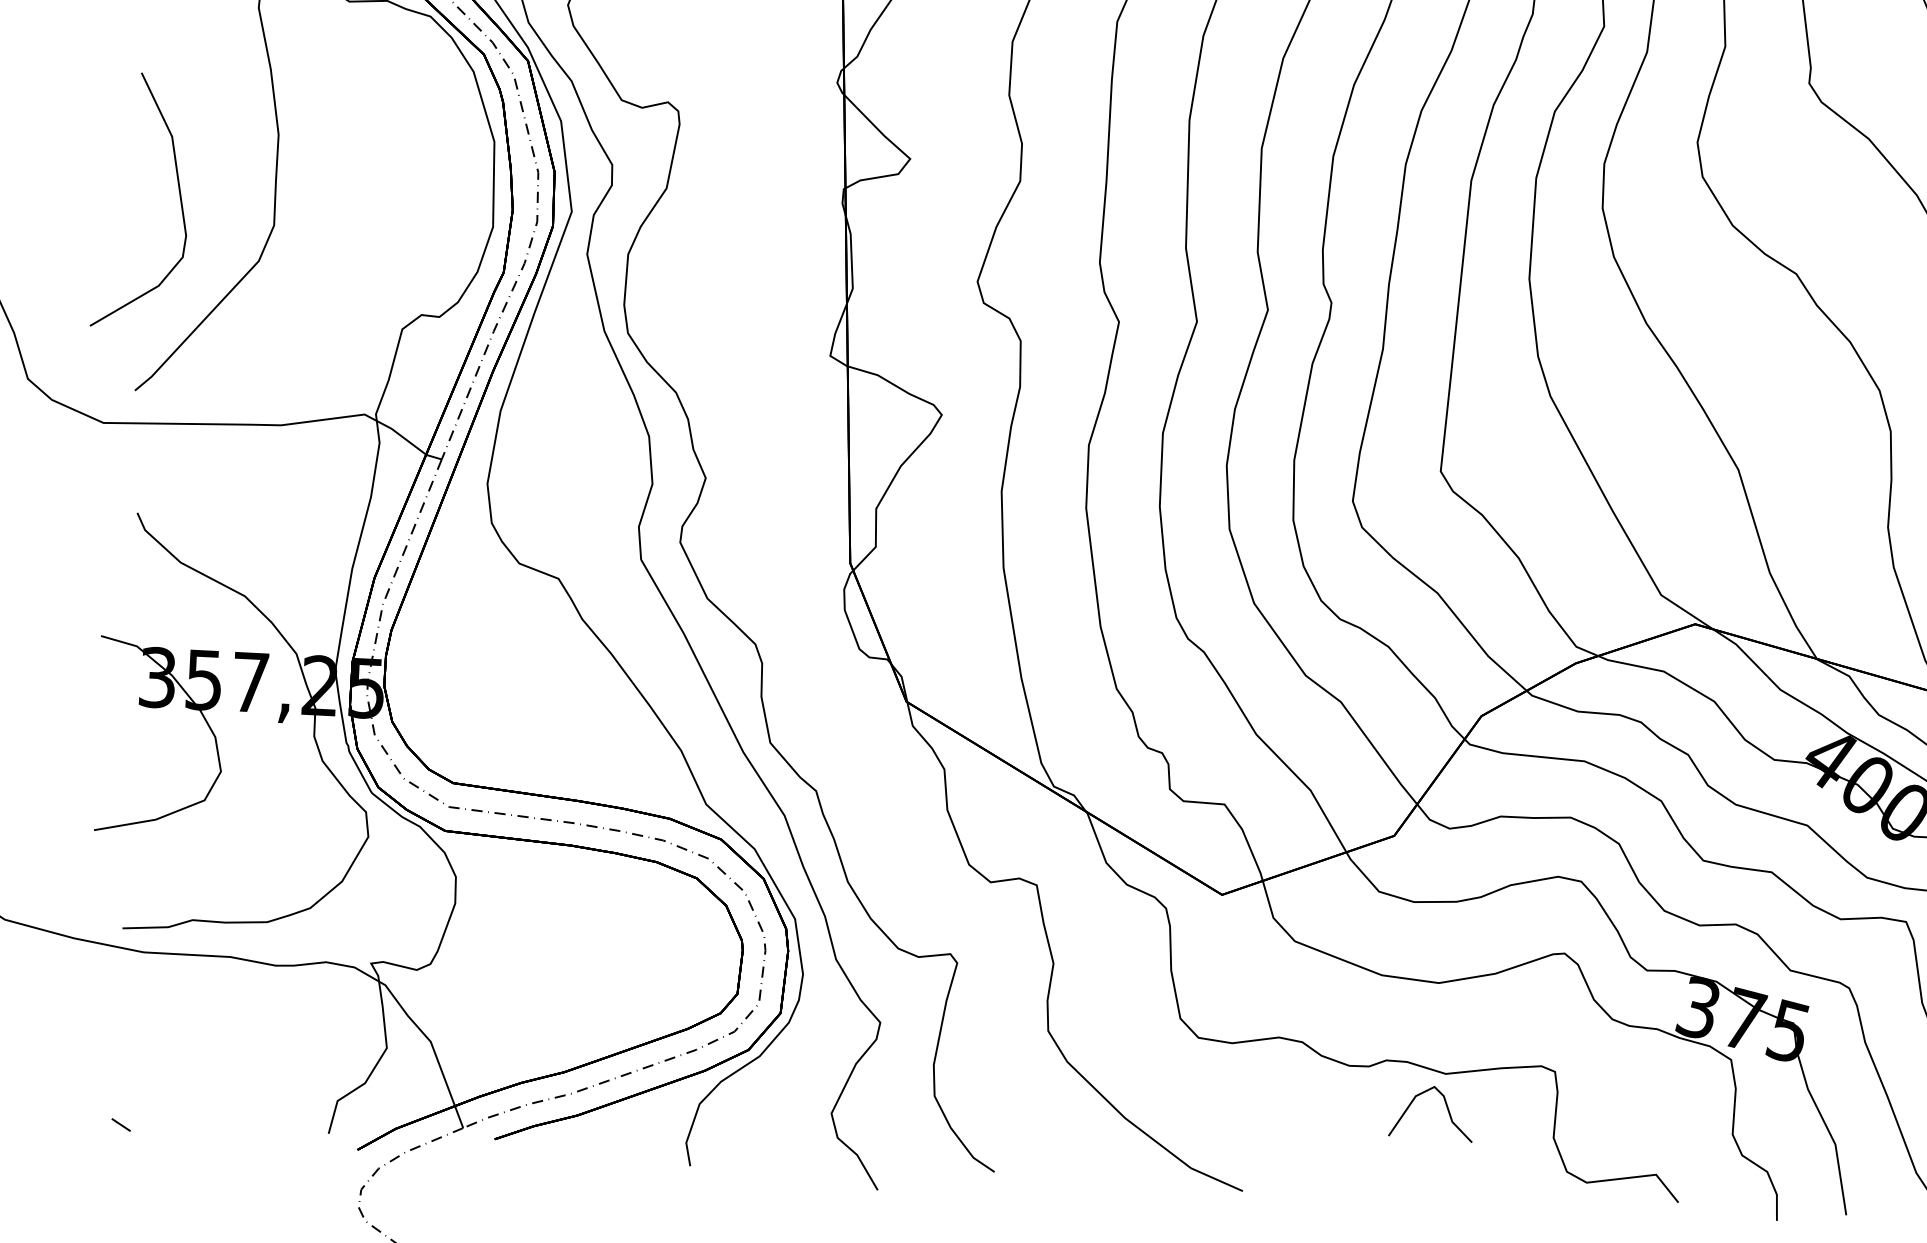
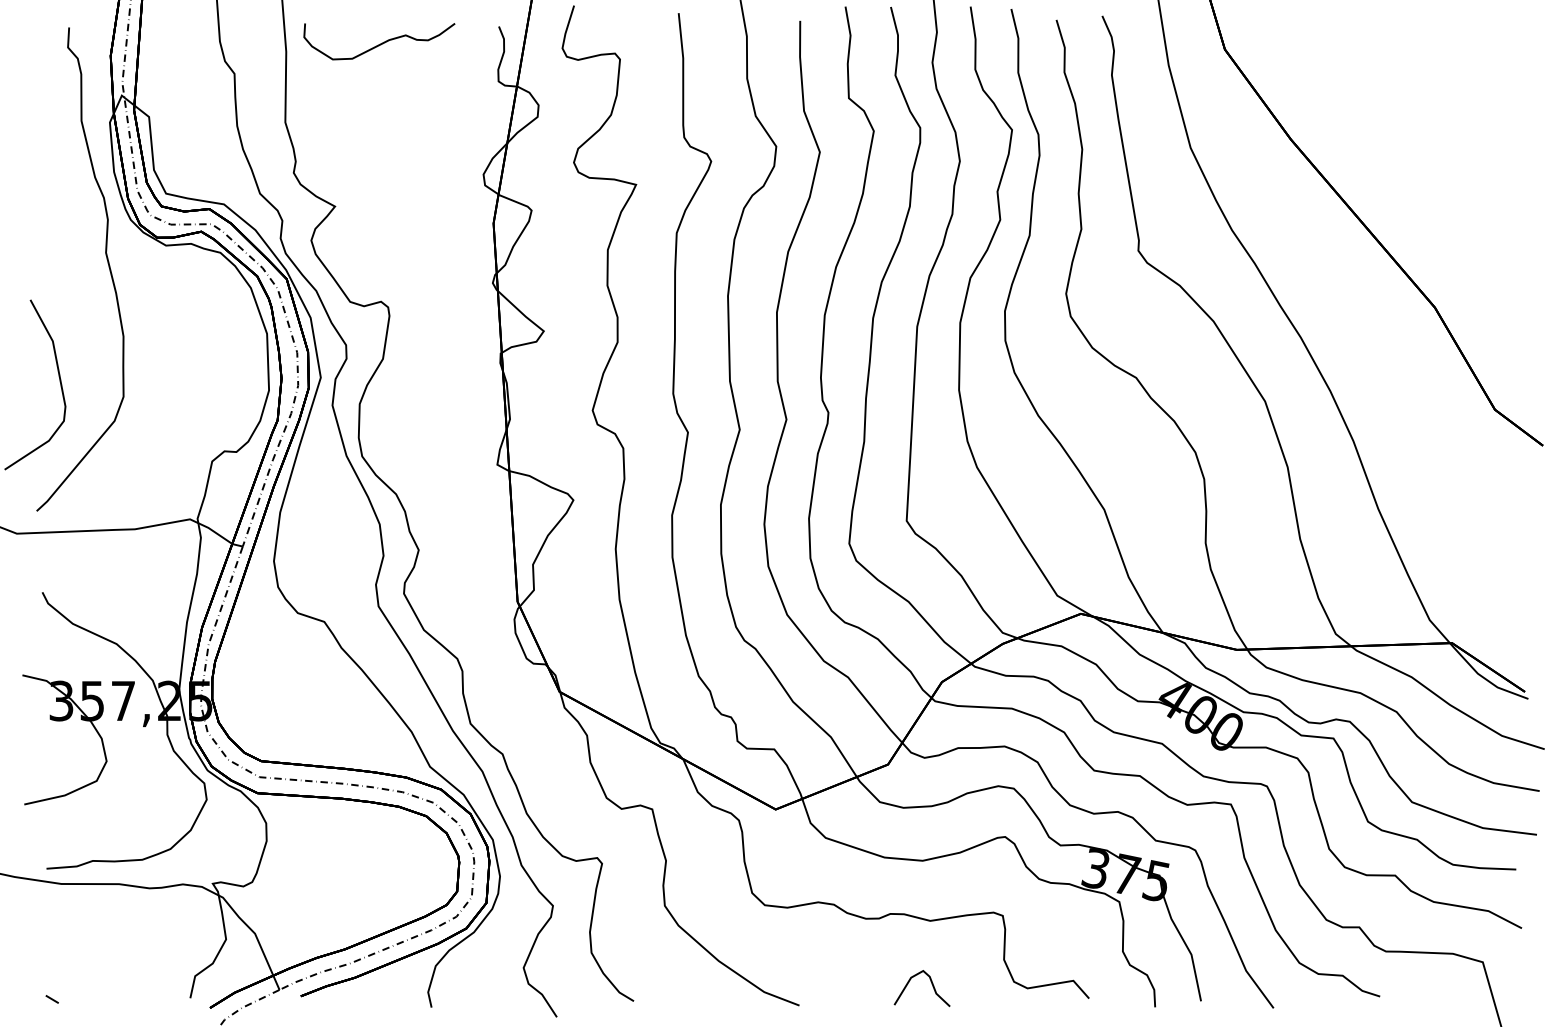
curve: (1445, 1107) -> (931, 984), moved

